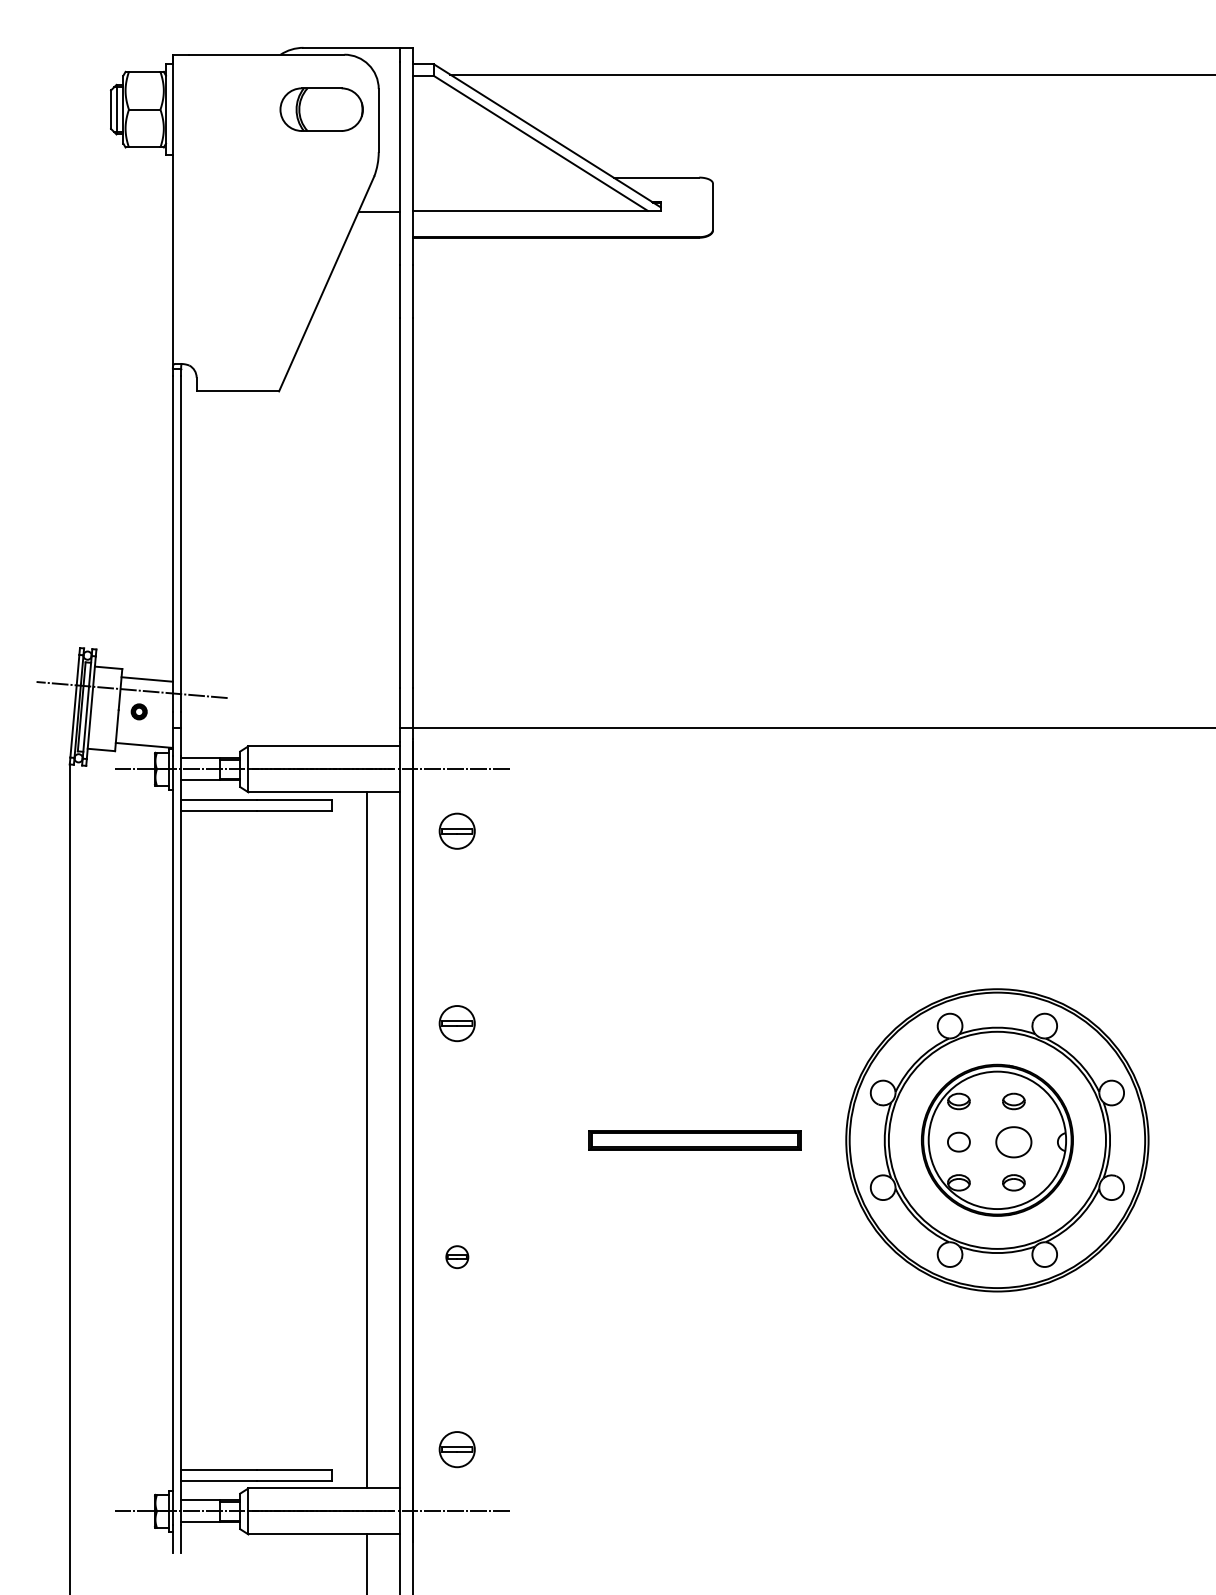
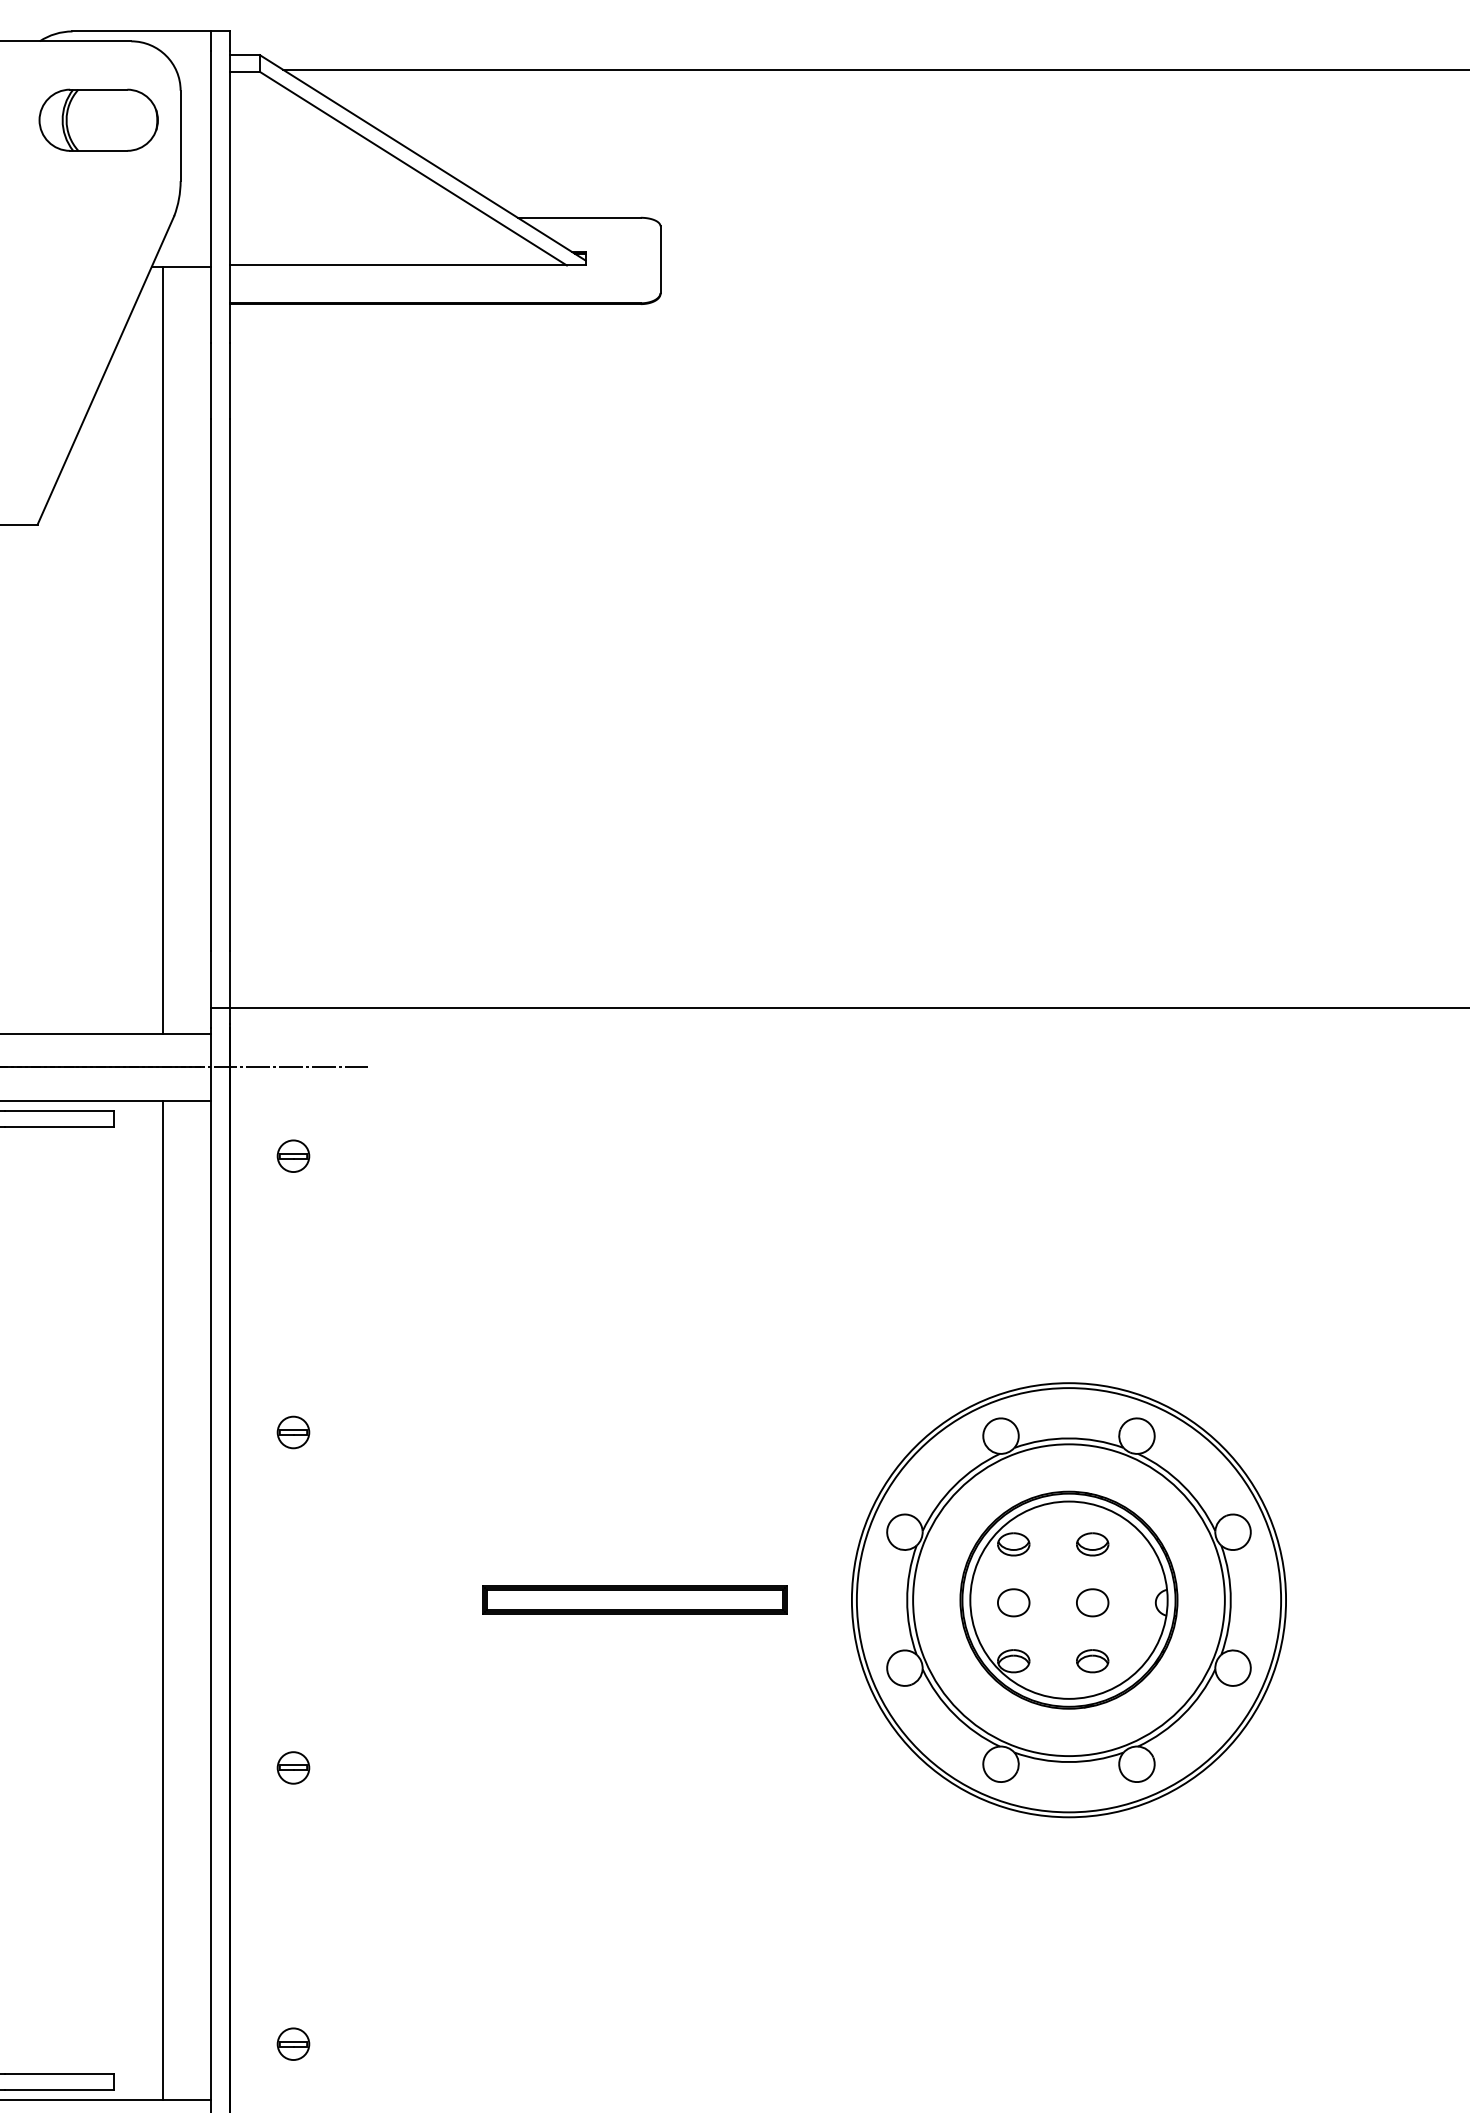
line: (366, 479) -> (163, 651), added
part: (457, 830) -> (293, 1155), size x0.62
part: (457, 1023) -> (293, 1432), size x0.62
part: (1013, 1141) -> (1092, 1601), size x0.62
part: (457, 1449) -> (293, 2044), size x0.62

